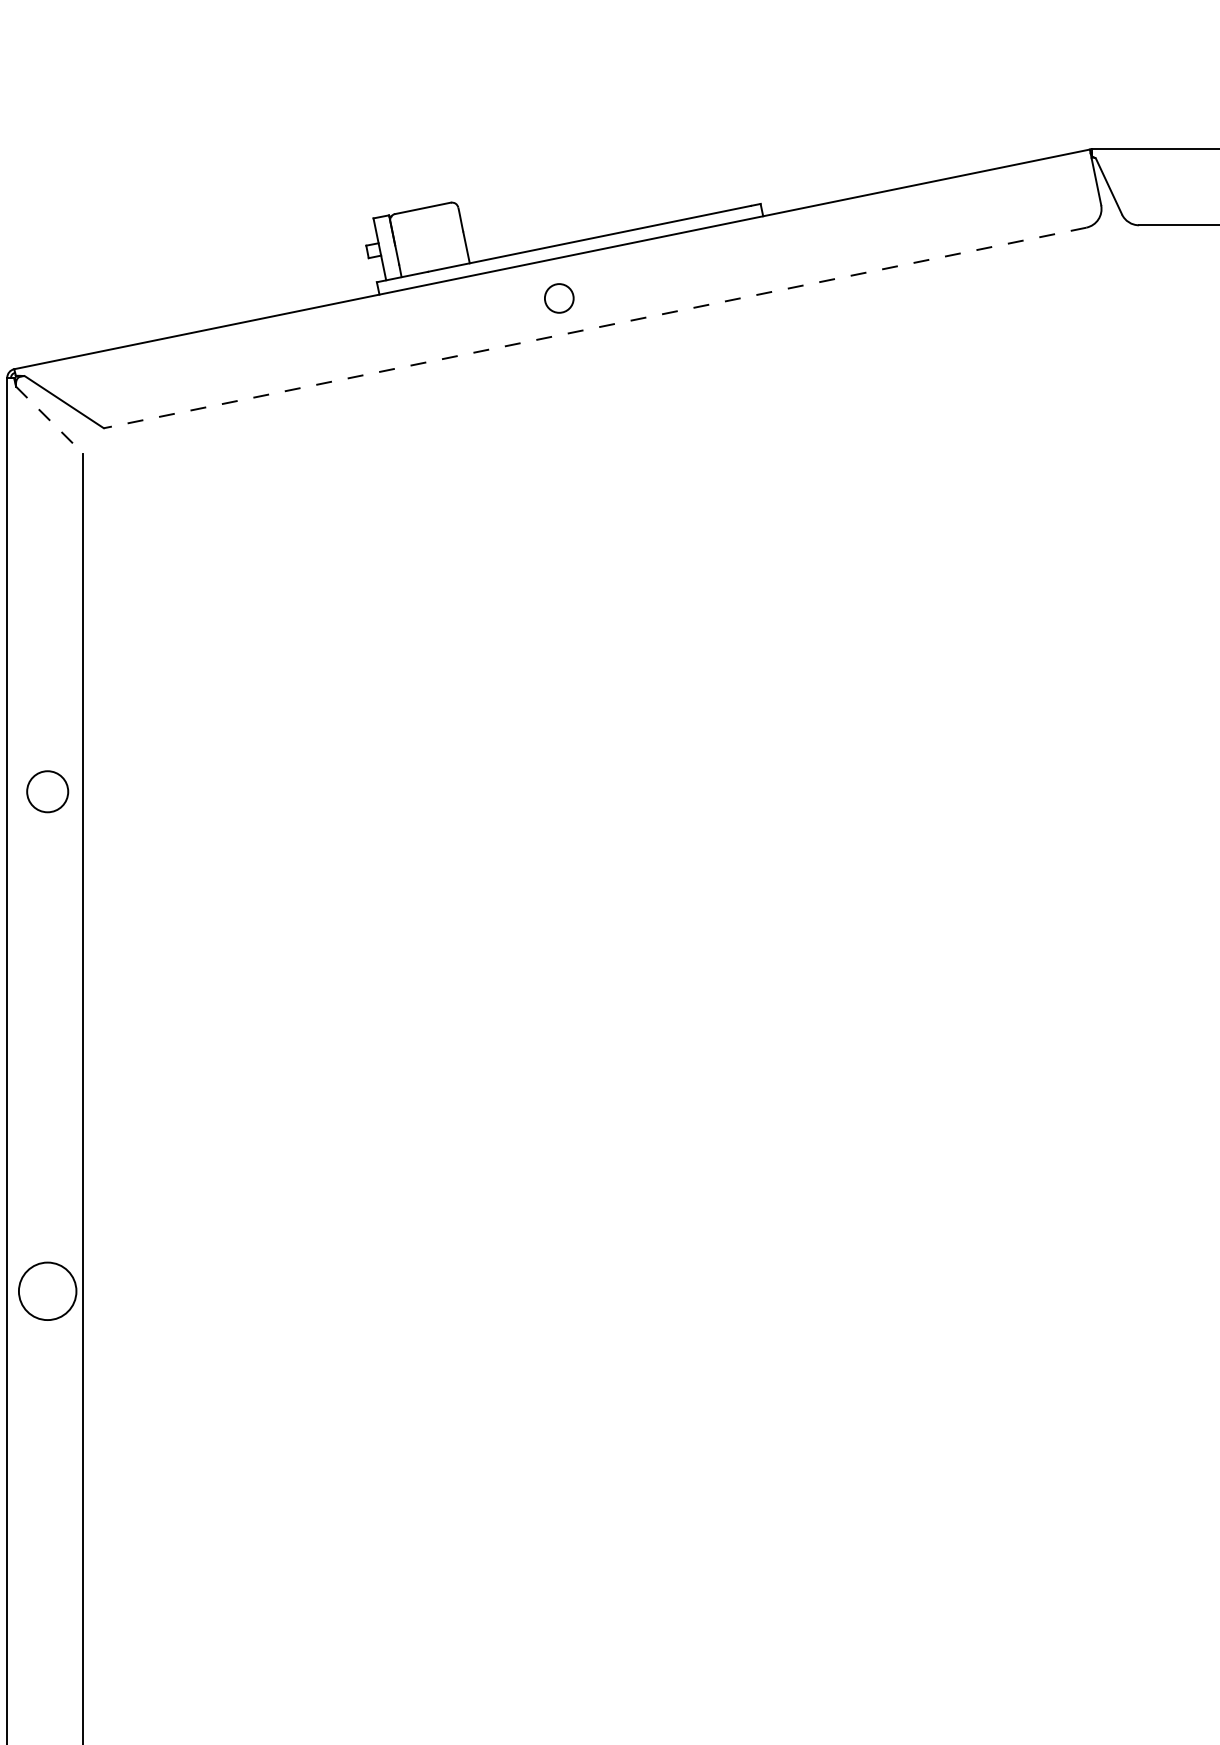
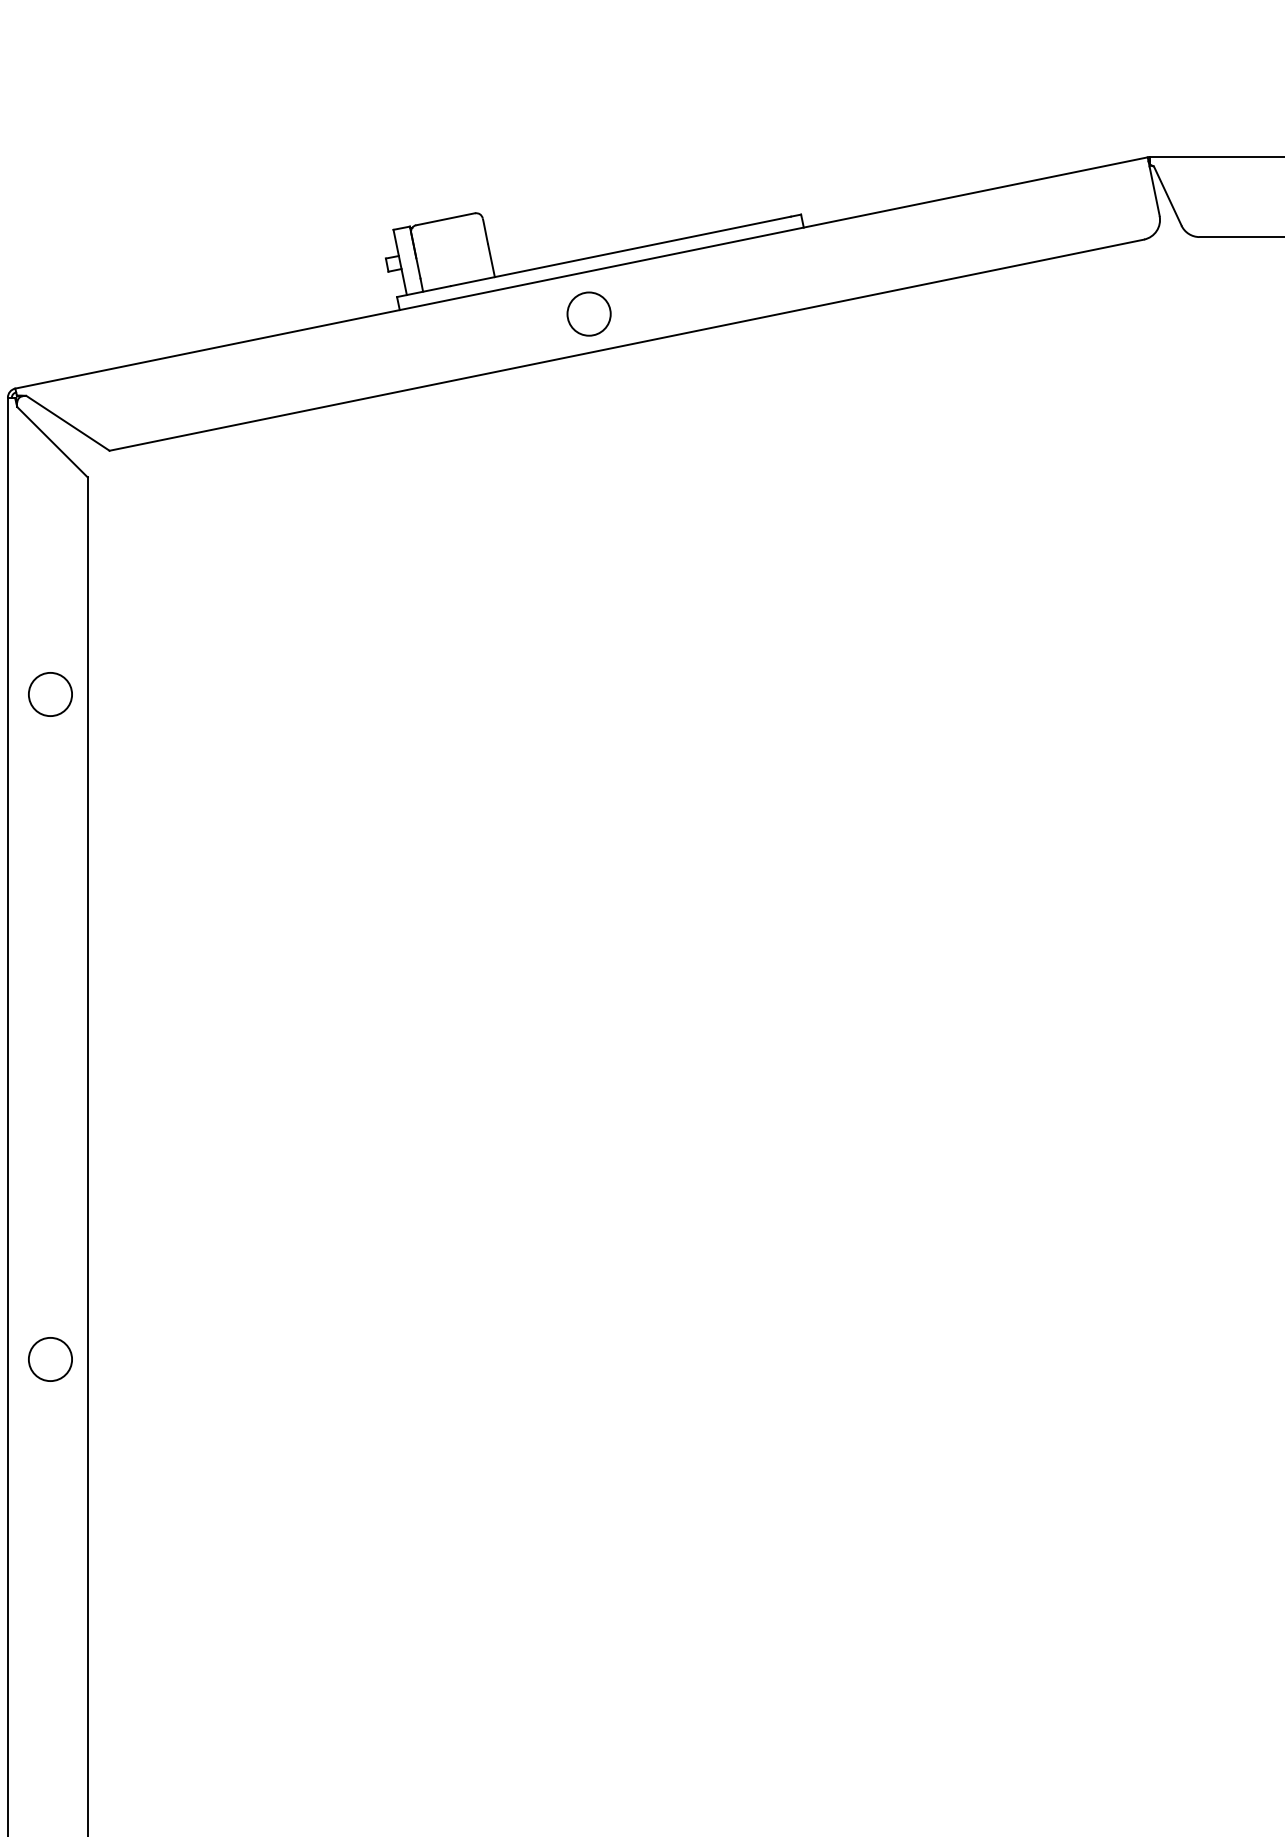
circle: (558, 297) -> (588, 313), size x1.43
line: (594, 328) -> (626, 345), dashed -> solid
line: (49, 420) -> (52, 442), dashed -> solid
circle: (47, 791) -> (50, 694), moved
circle: (47, 1291) -> (50, 1359), size x0.71

